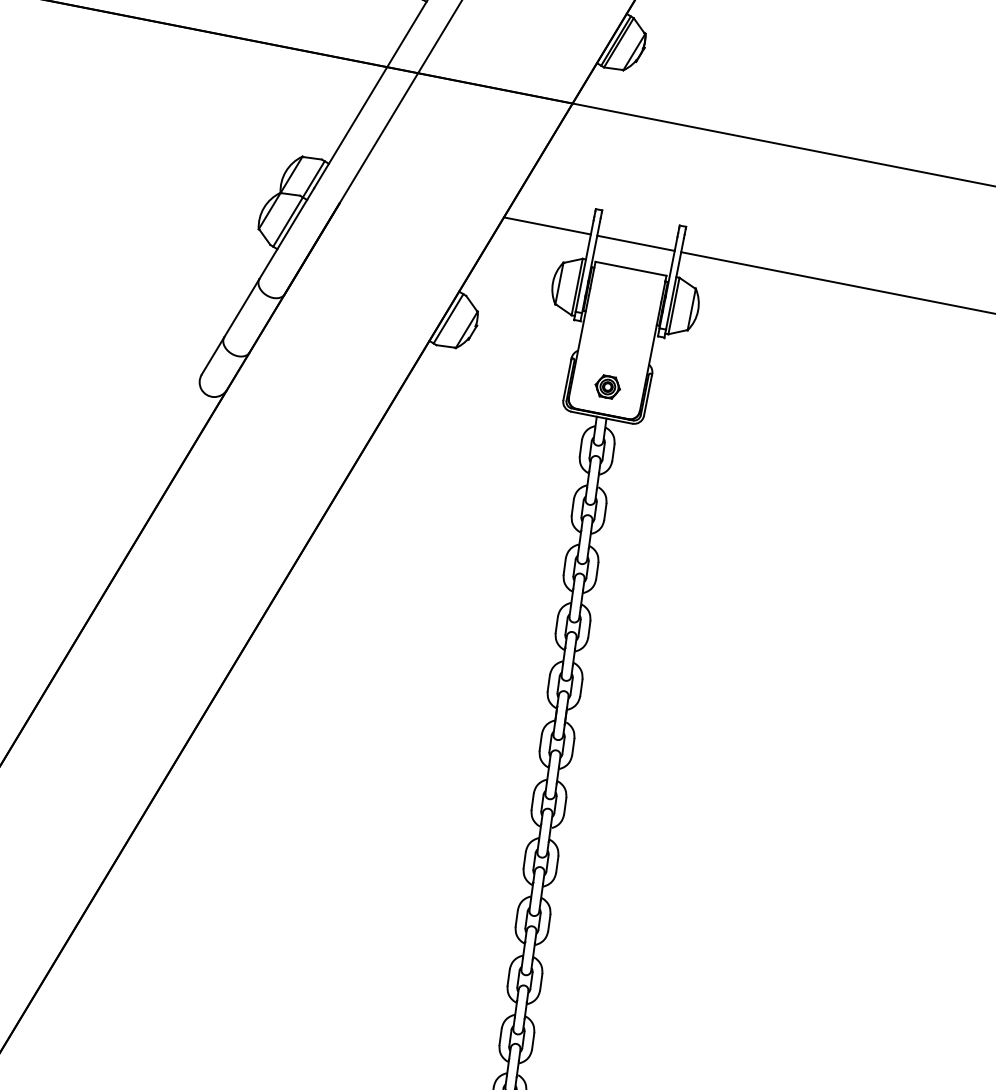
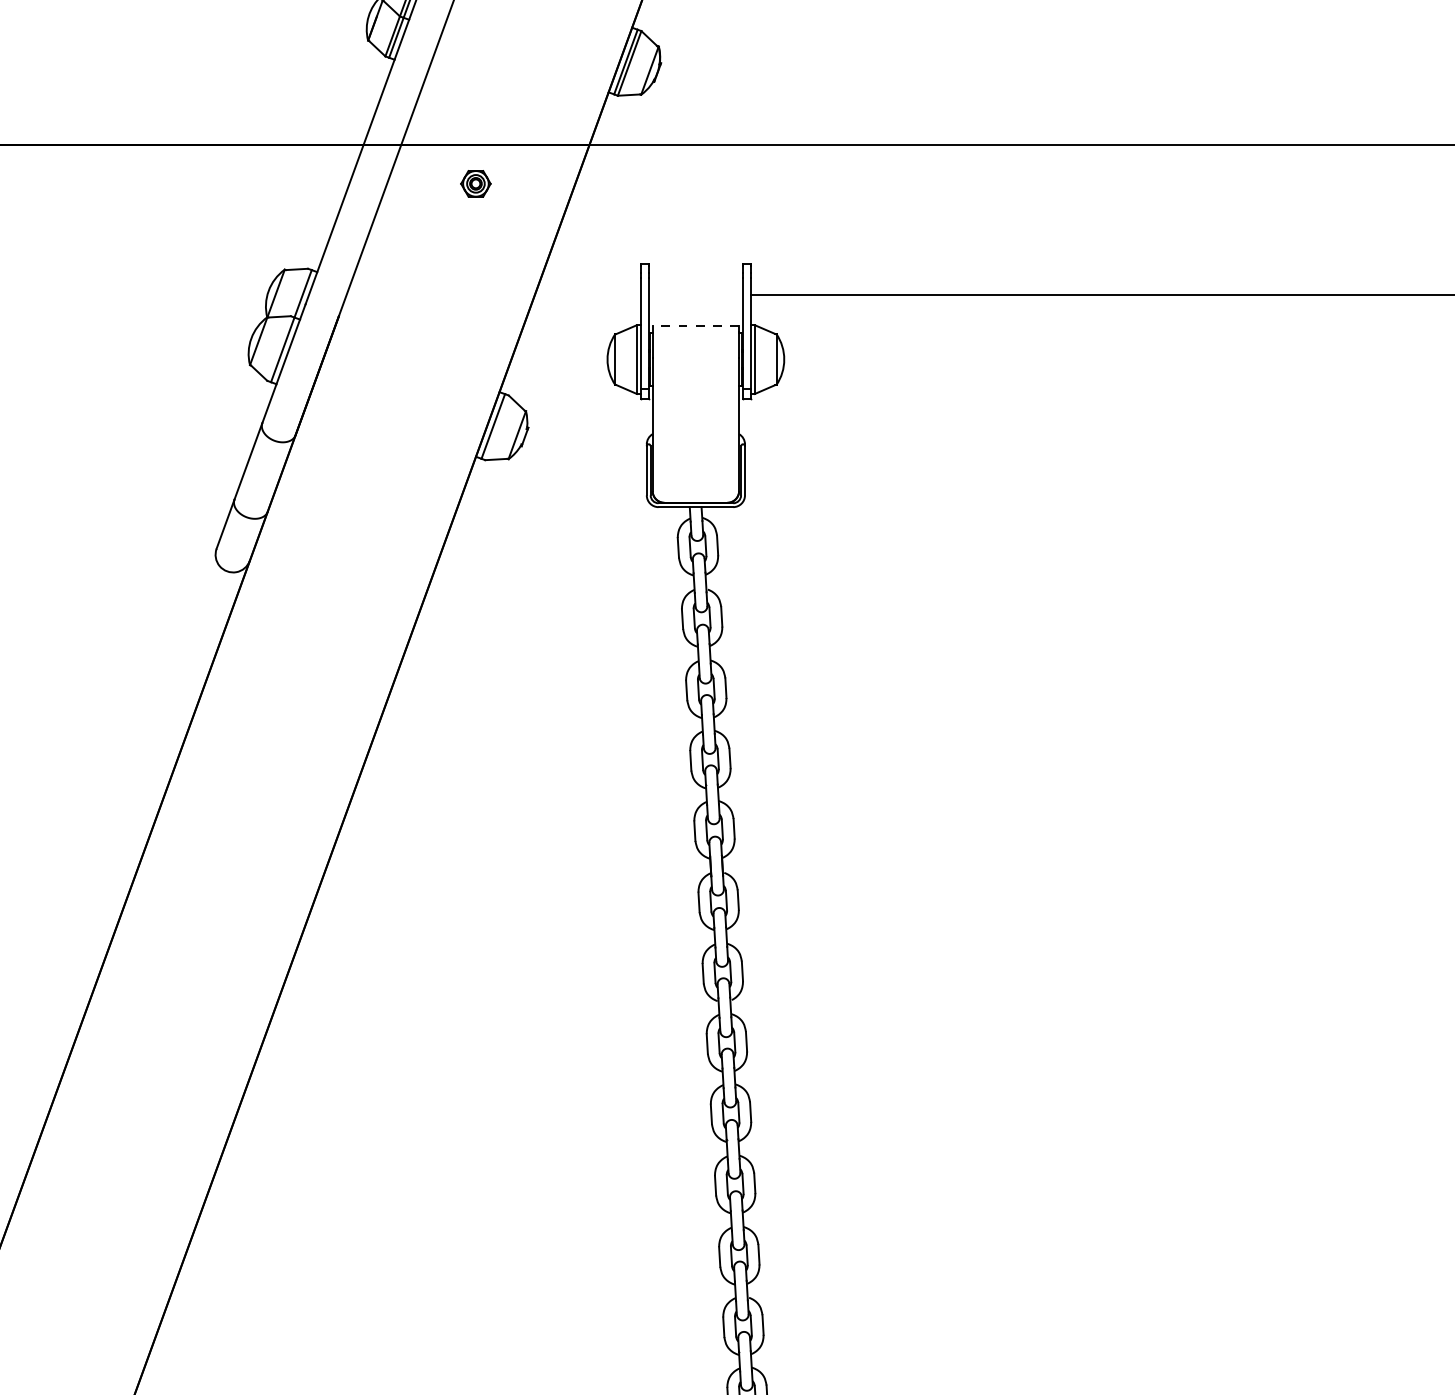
line: (547, 225) -> (587, 294), removed
line: (635, 243) -> (695, 294), removed
line: (630, 268) -> (695, 325), solid -> dashed
part: (607, 386) -> (475, 183), moved

